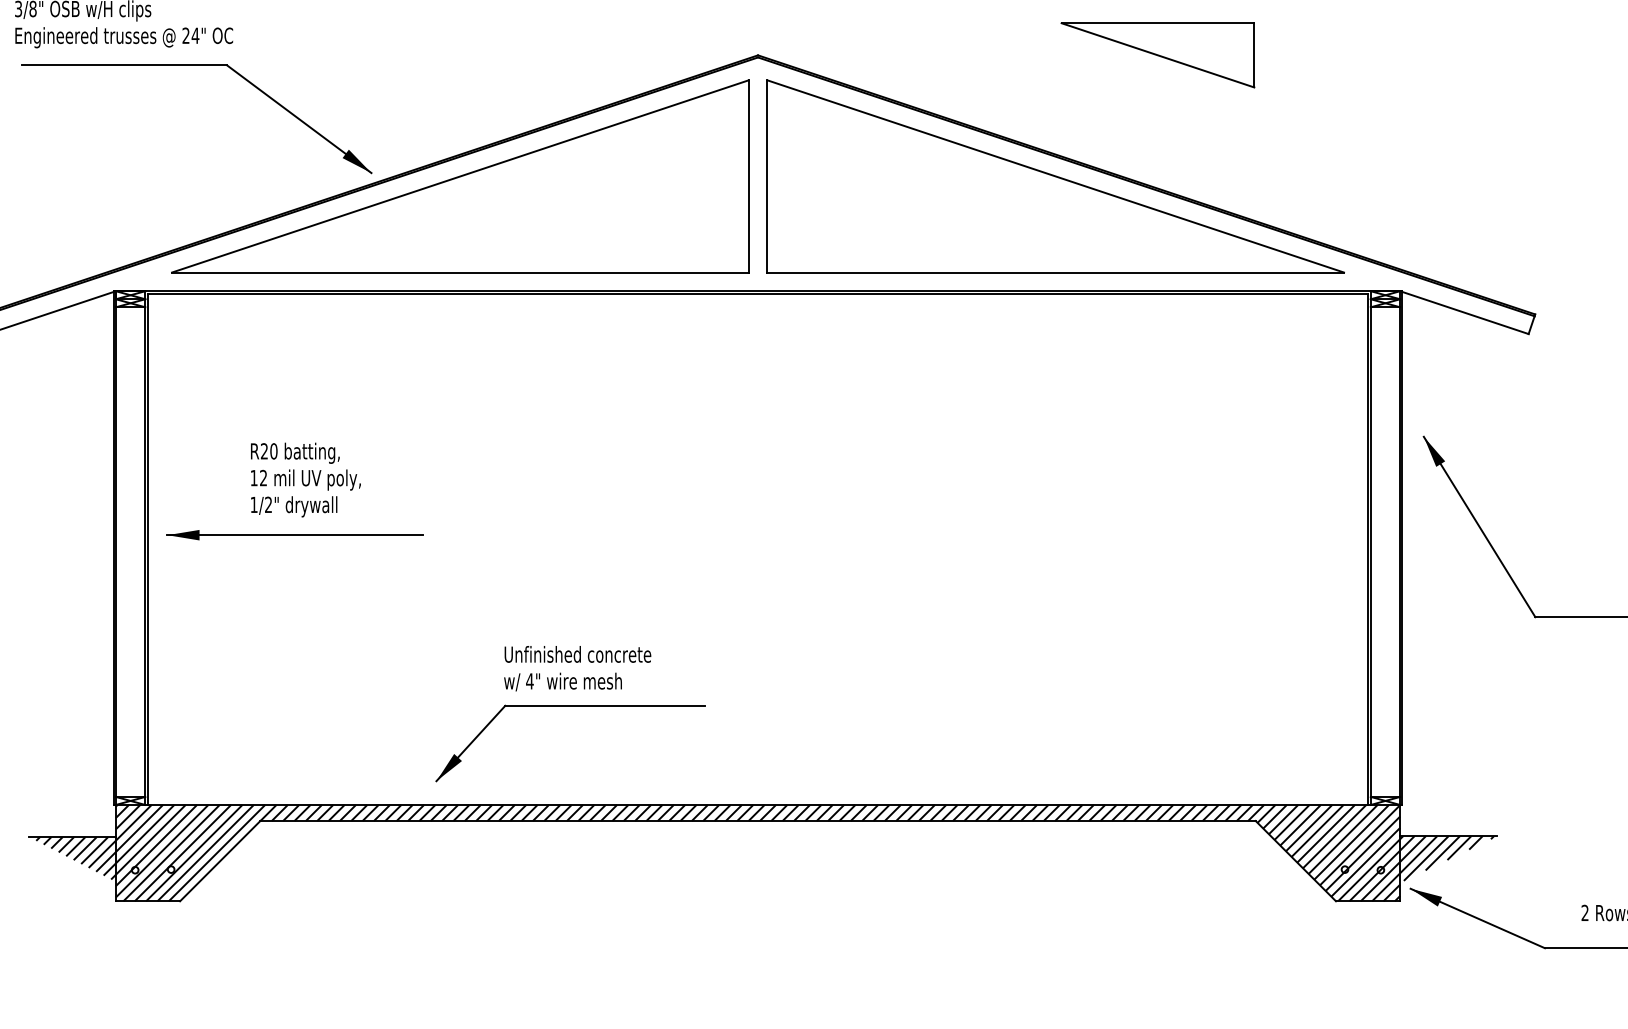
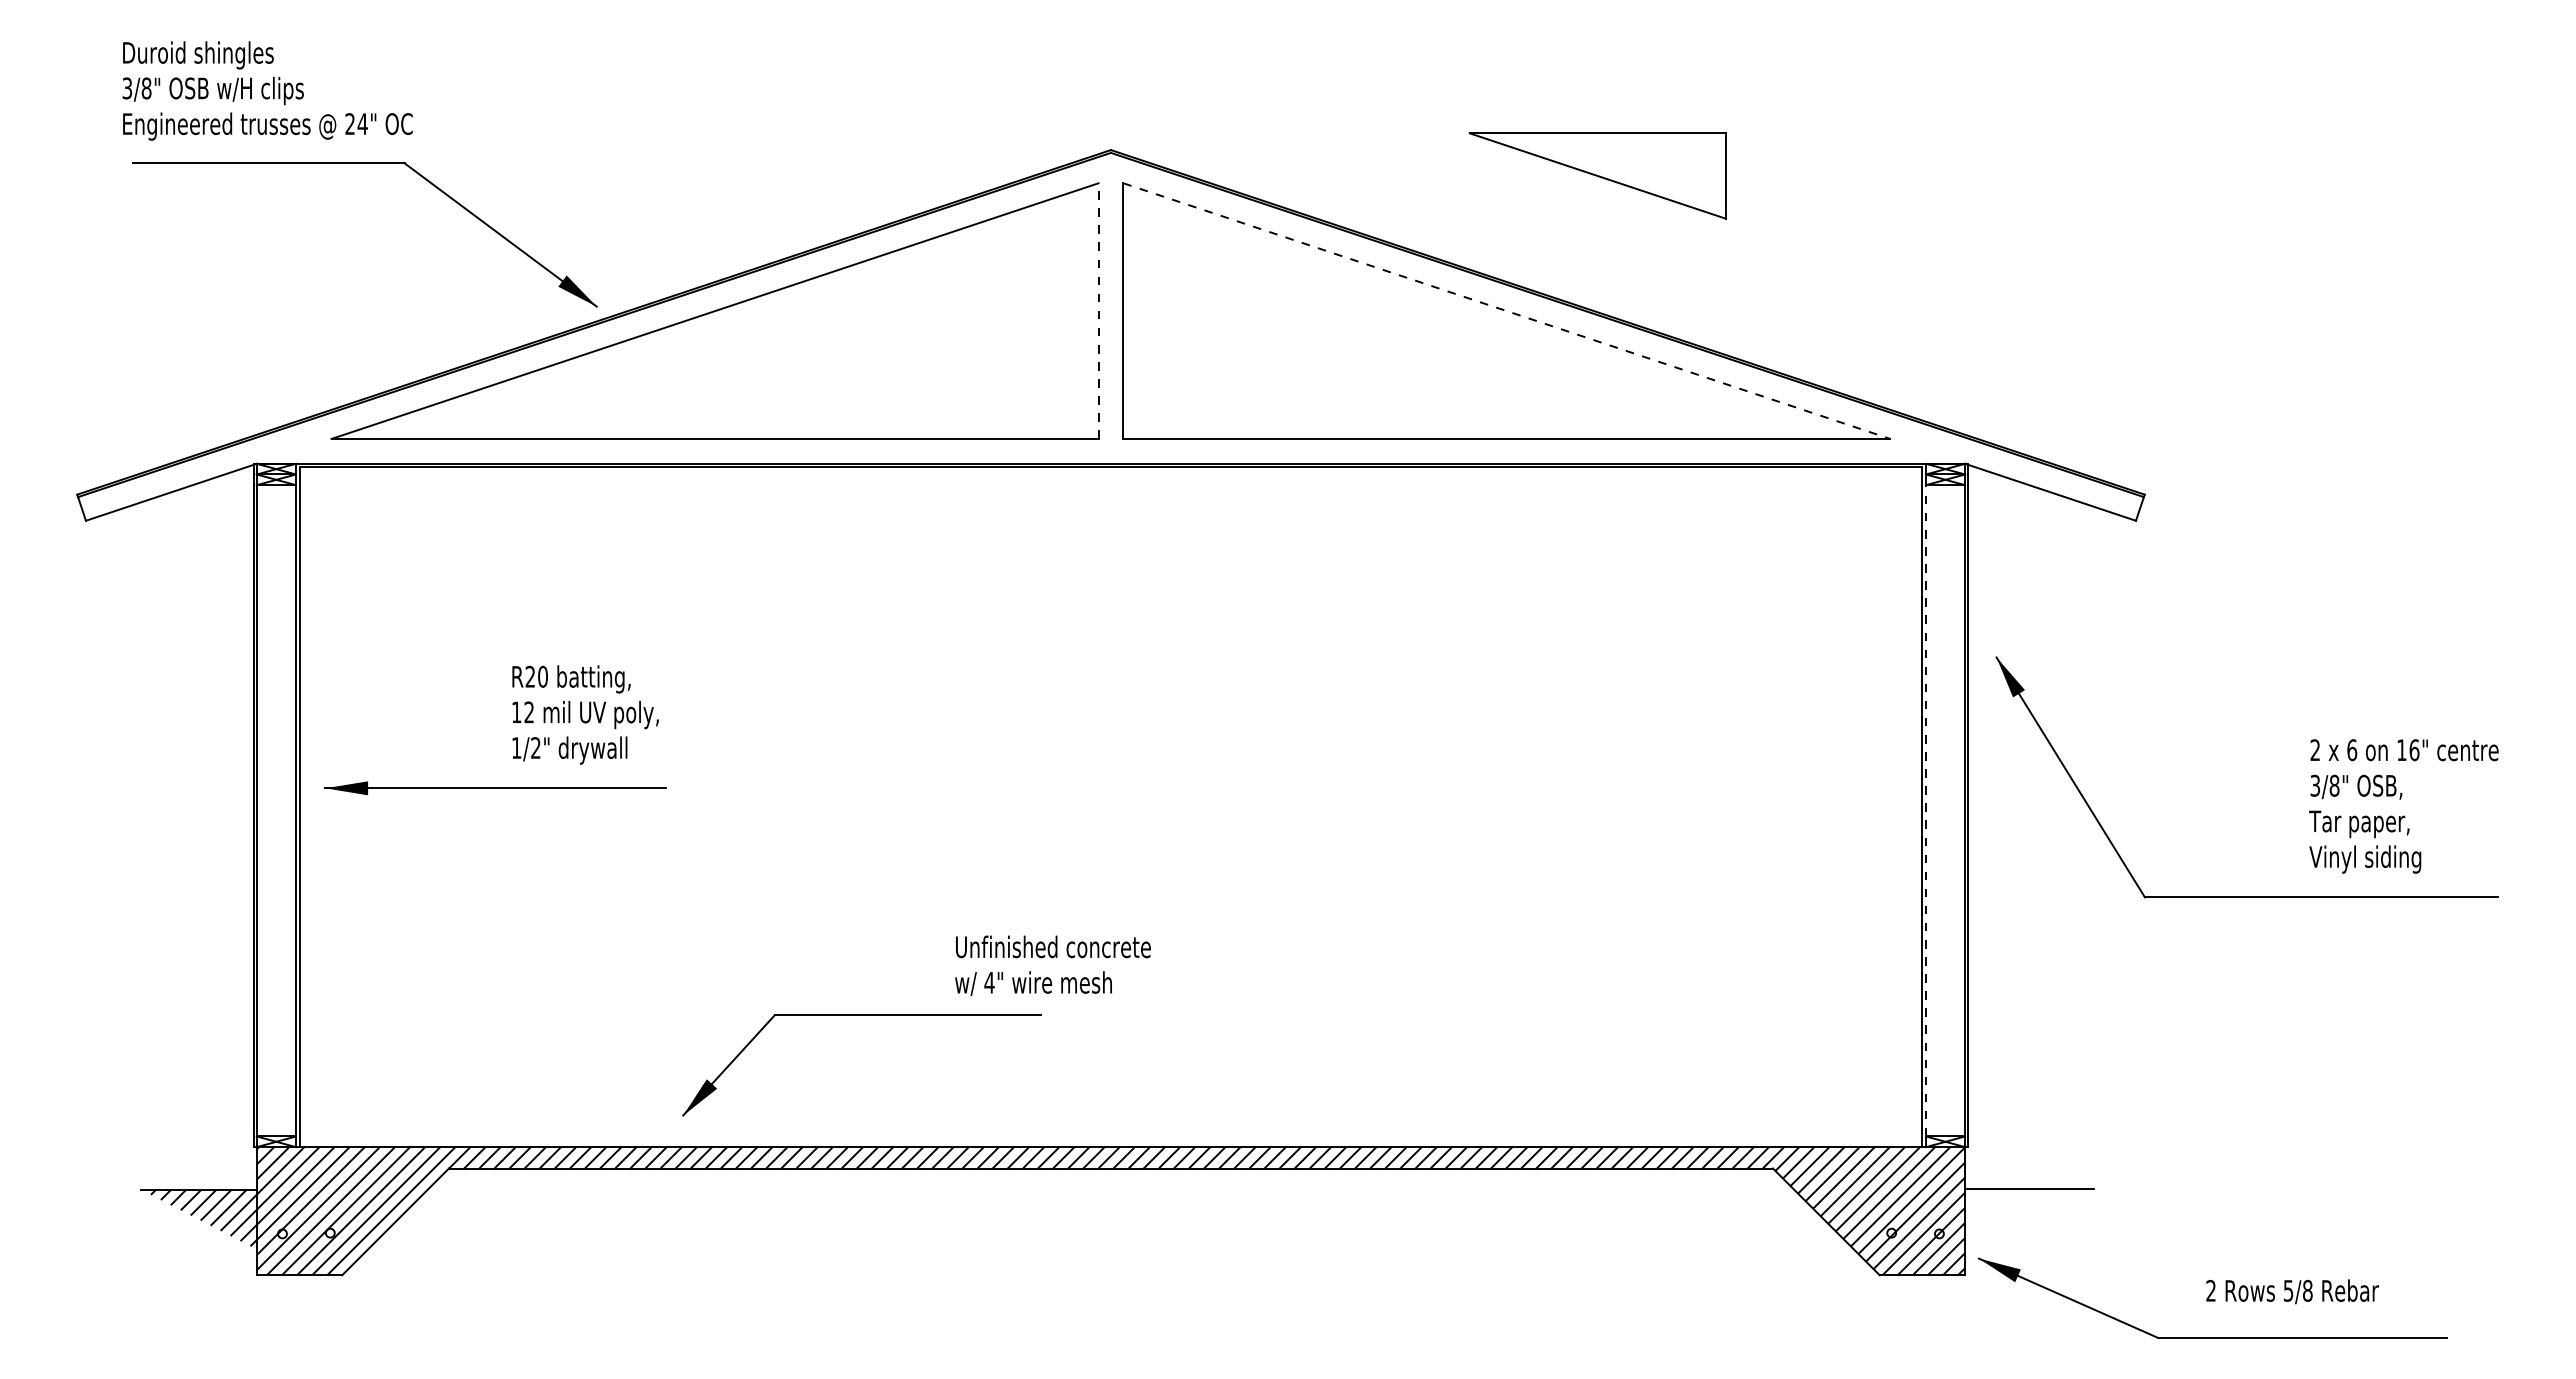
part: (1157, 54) -> (1597, 175), moved
line: (748, 176) -> (1098, 311), solid -> dashed
line: (1056, 176) -> (1507, 311), solid -> dashed
text: (305, 479) -> (585, 714), moved
line: (1371, 551) -> (1926, 810), solid -> dashed
text: (577, 668) -> (1052, 965), moved
hatch: (1447, 858) -> (2027, 1218), removed

